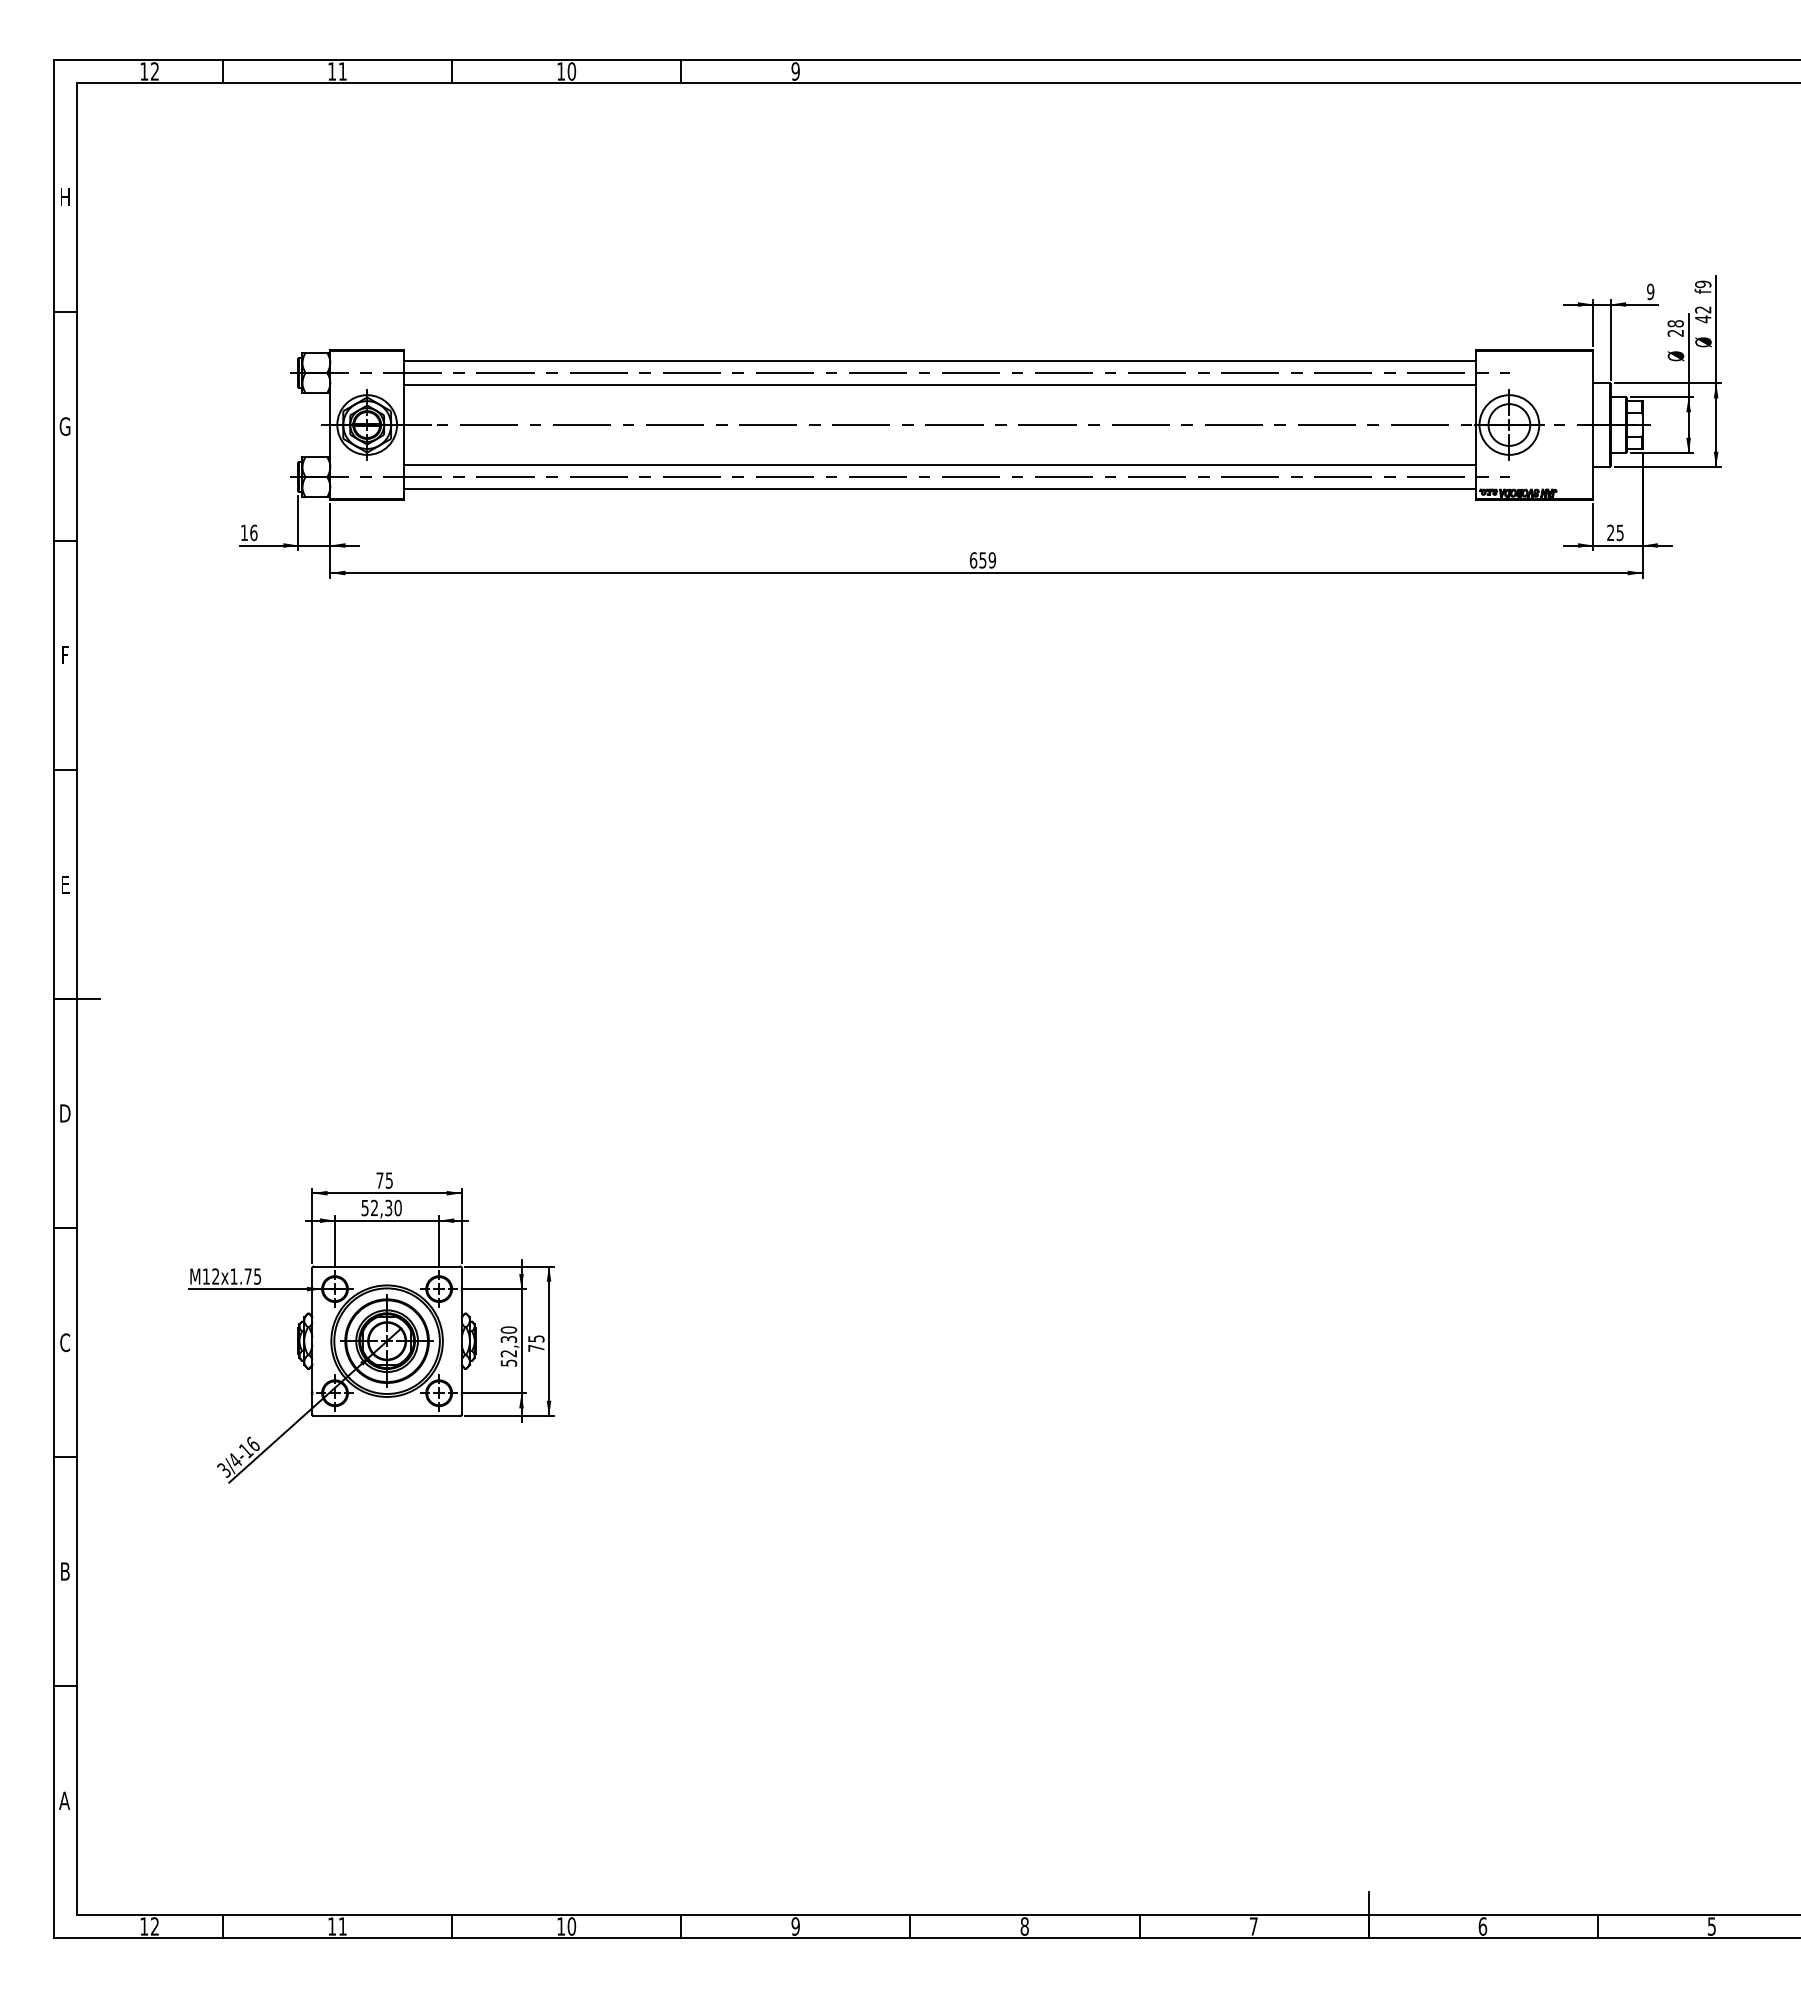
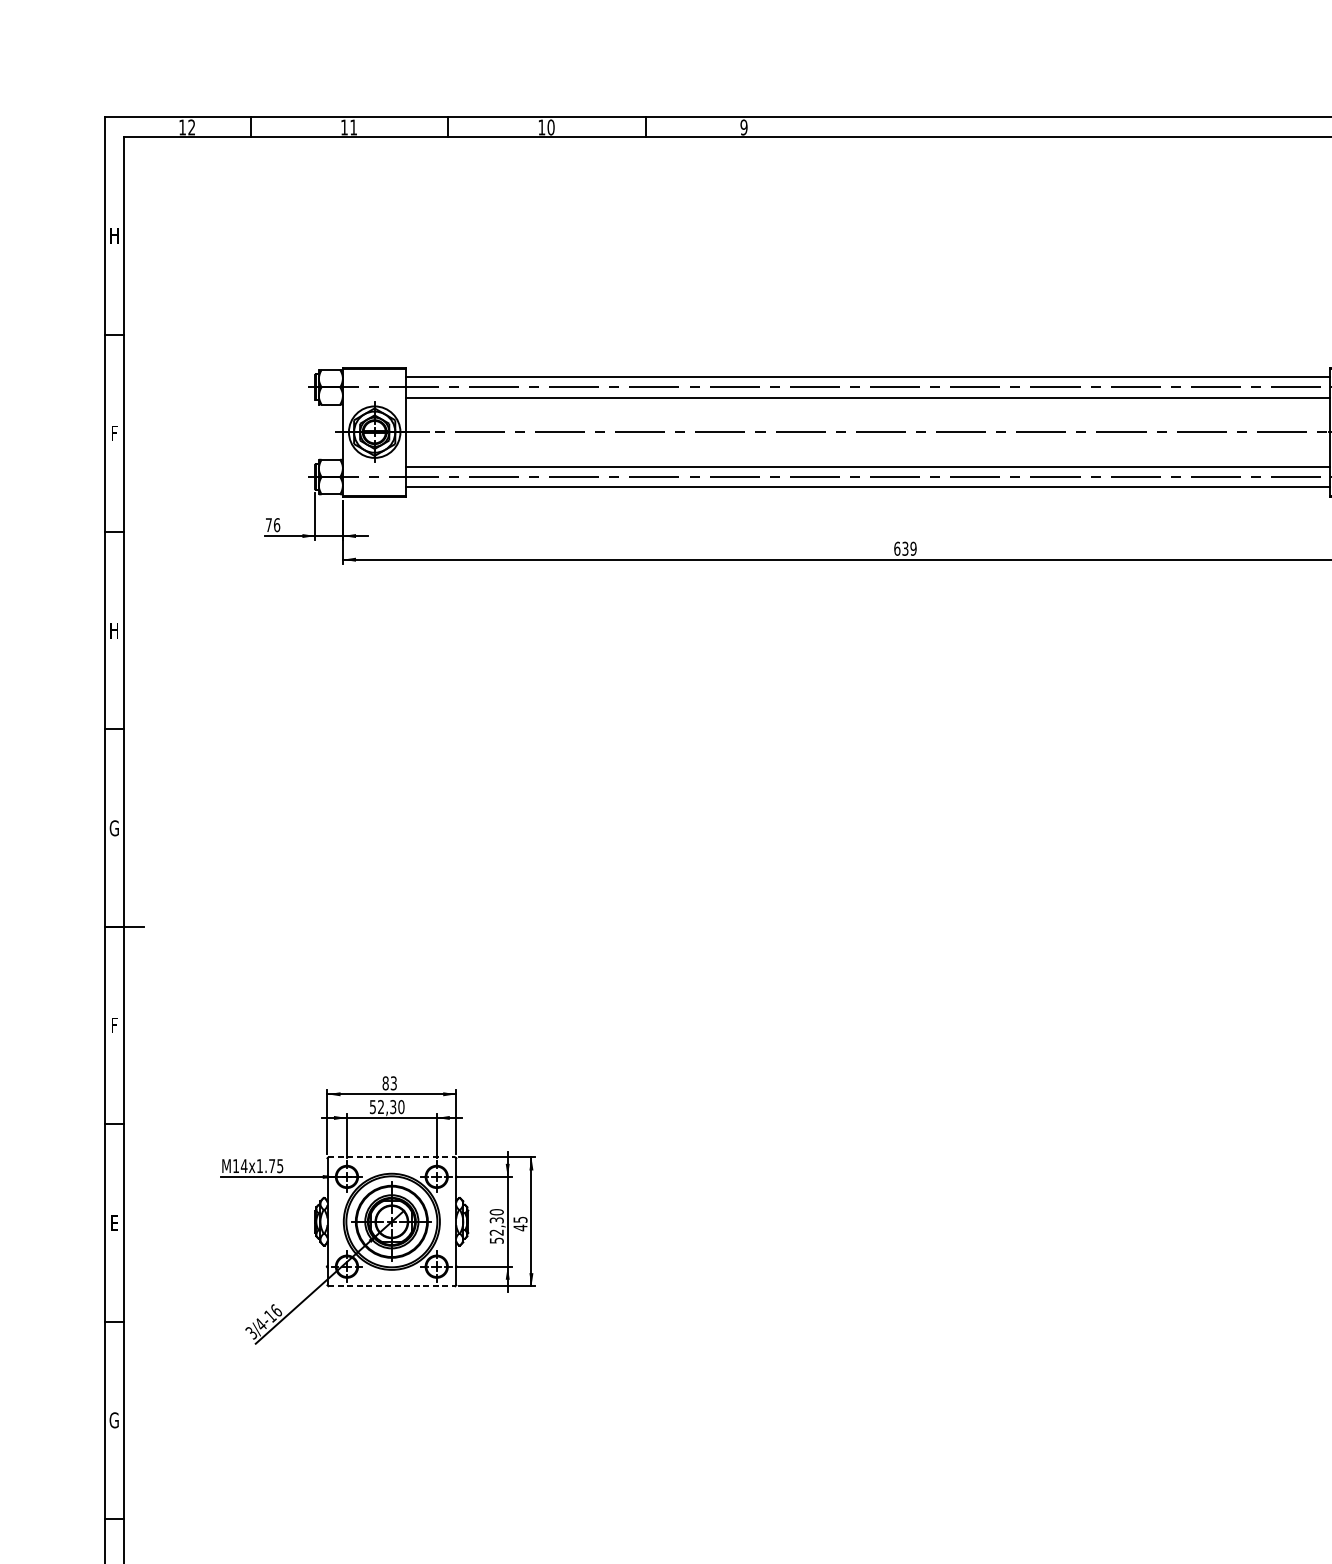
text: (64, 426) -> (113, 433), G -> F
text: (244, 532) -> (268, 524), 16 -> 76
text: (982, 559) -> (905, 548), 659 -> 639
text: (64, 654) -> (113, 629), F -> H
text: (64, 884) -> (113, 828), E -> G
text: (65, 1113) -> (114, 1025), D -> F
text: (384, 1180) -> (389, 1083), 75 -> 83
line: (387, 1266) -> (392, 1157), solid -> dashed
text: (215, 1276) -> (243, 1166), M12x1.75 -> M14x1.75
text: (65, 1342) -> (114, 1222), C -> E
text: (536, 1348) -> (520, 1228), 75 -> 45
line: (387, 1415) -> (392, 1285), solid -> dashed
text: (64, 1571) -> (113, 1420), B -> G

